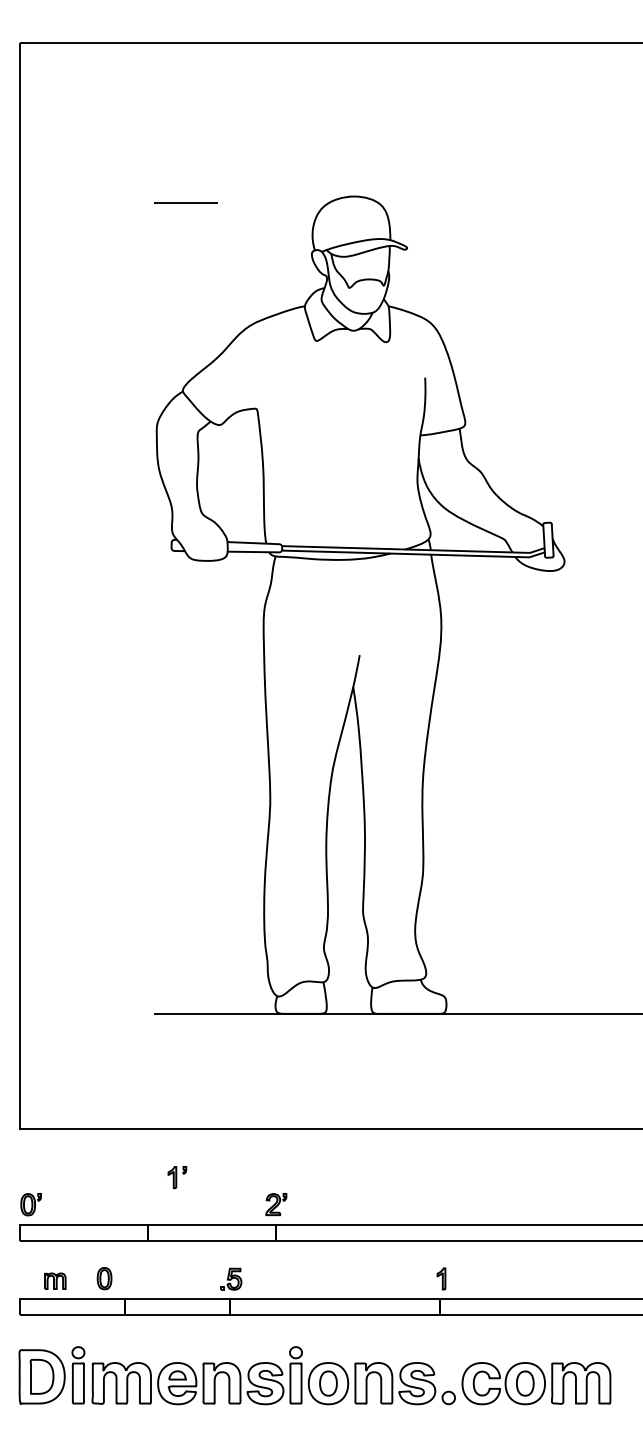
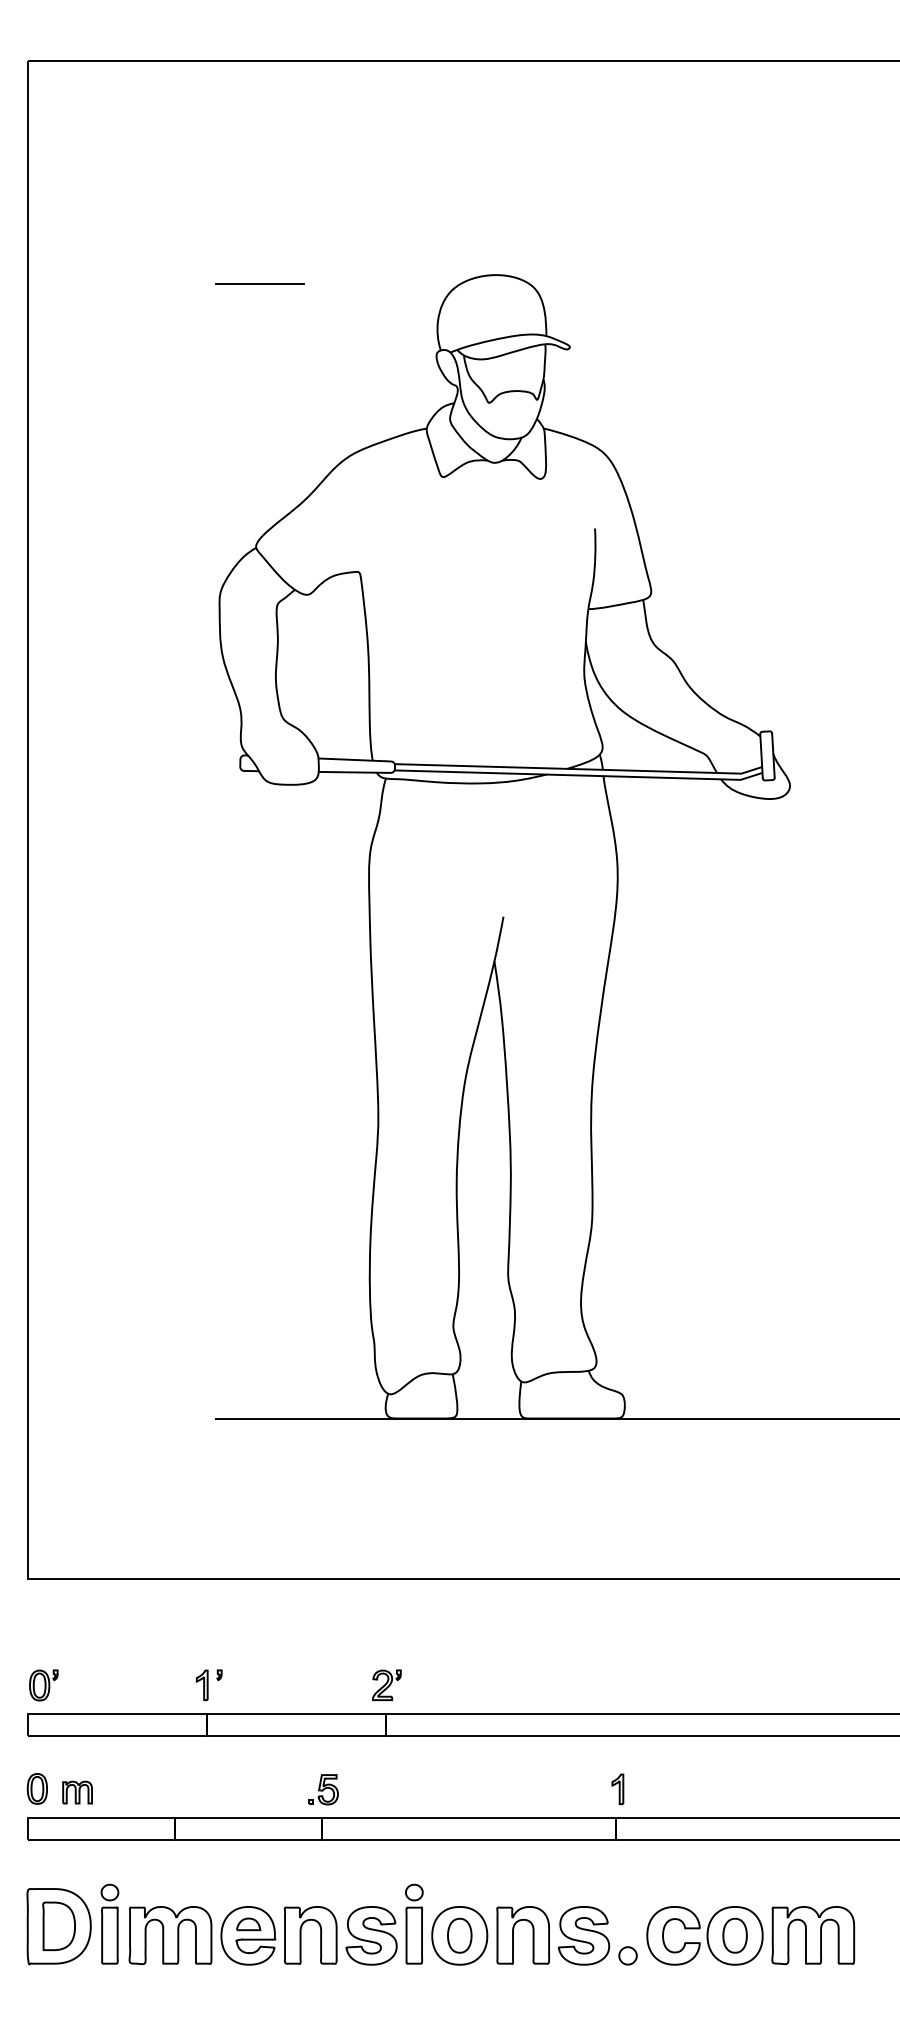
part: (177, 1177) -> (209, 1685), moved
part: (104, 1278) -> (37, 1788), moved

